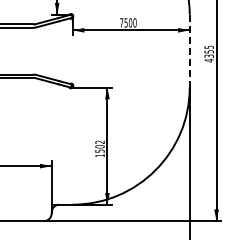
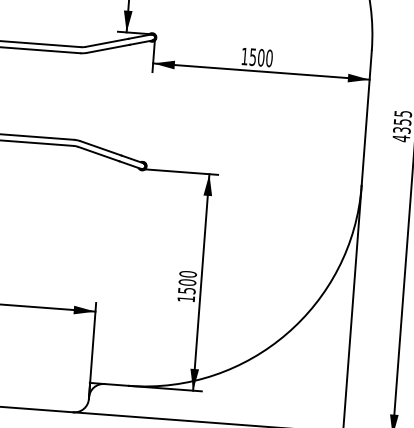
text: (121, 22) -> (244, 55), 7500 -> 1500
line: (189, 51) -> (366, 118), dashed -> solid
text: (99, 141) -> (187, 272), 1502 -> 1500

